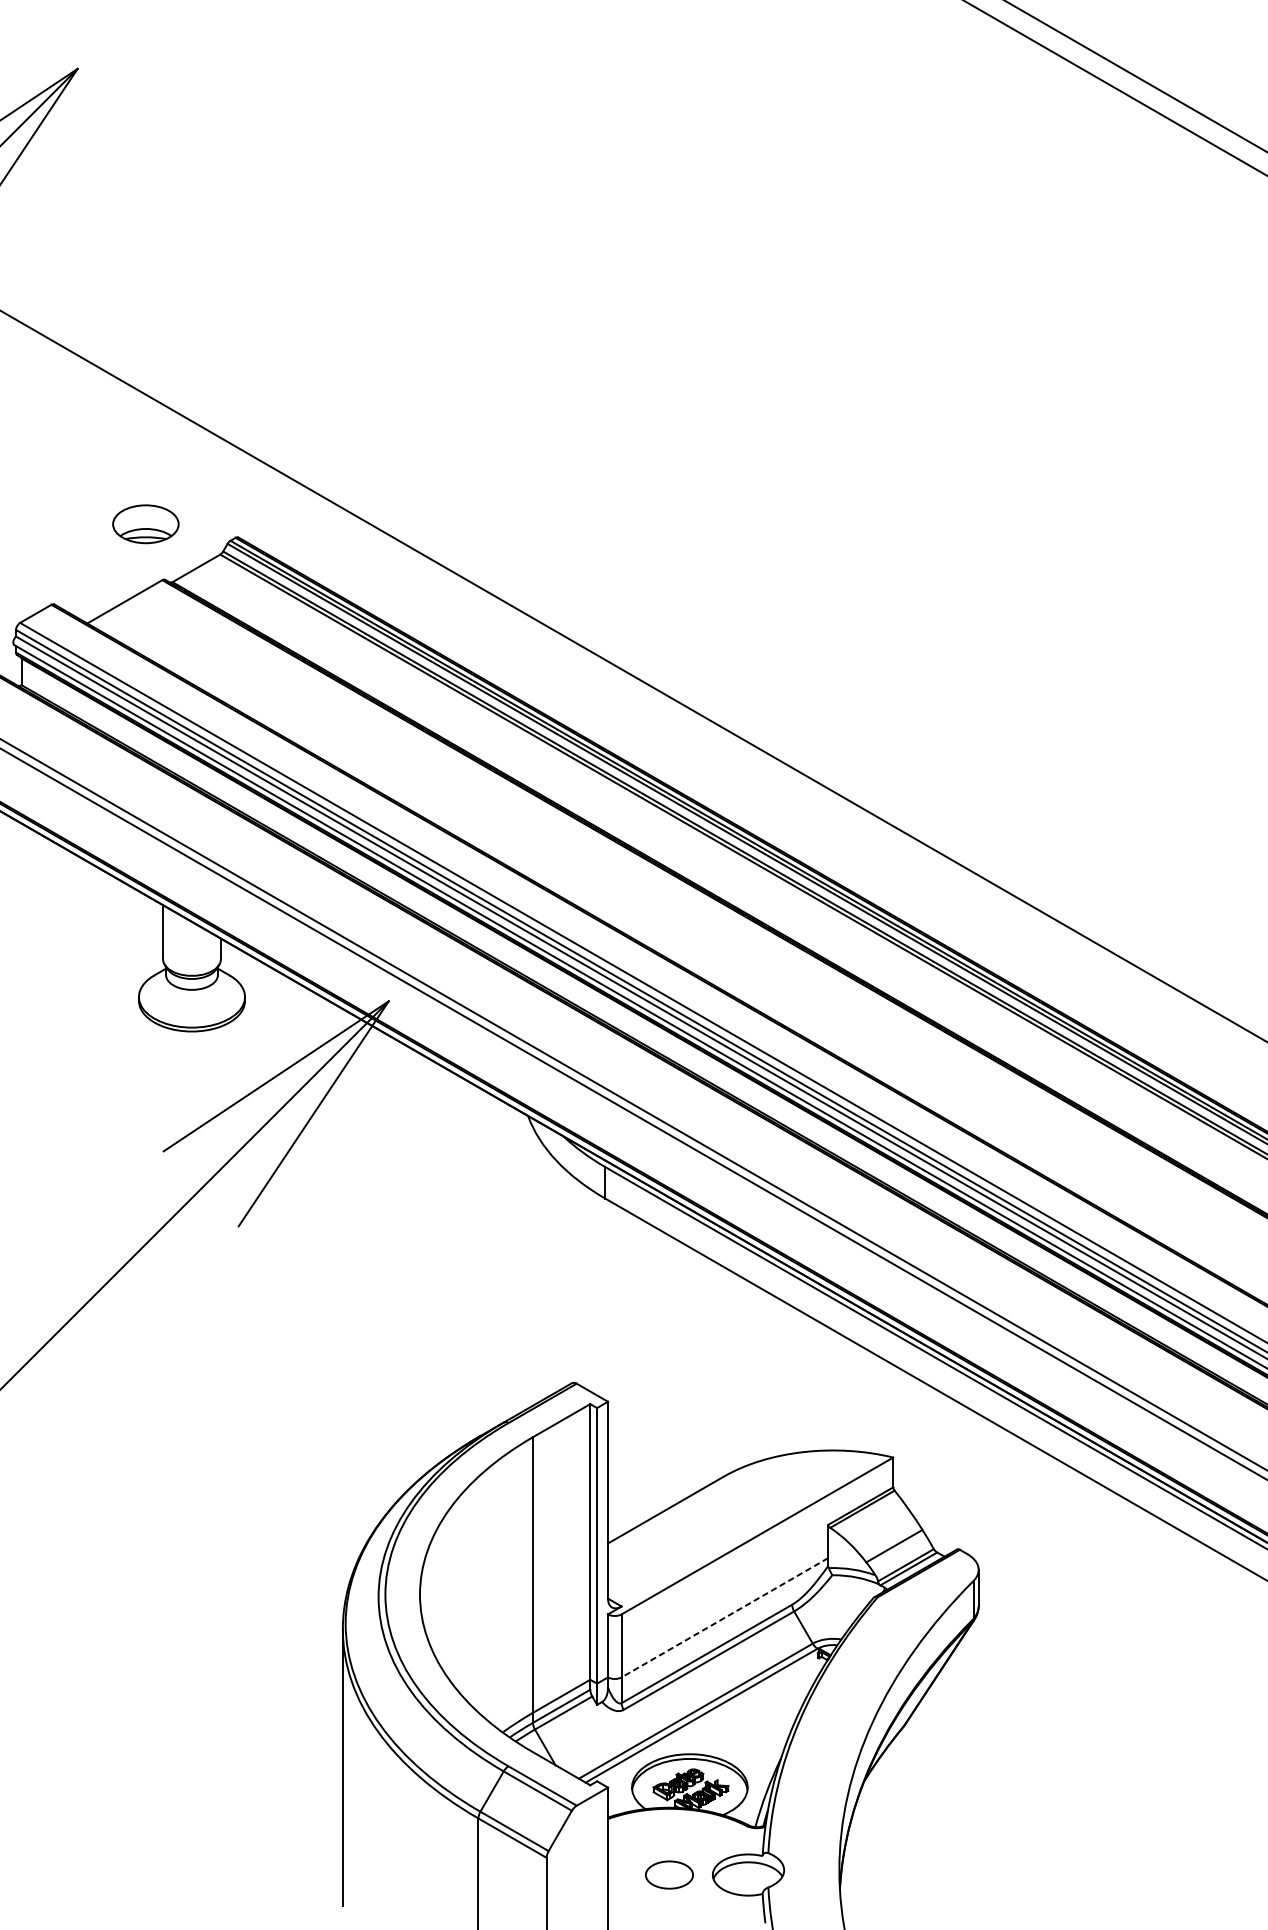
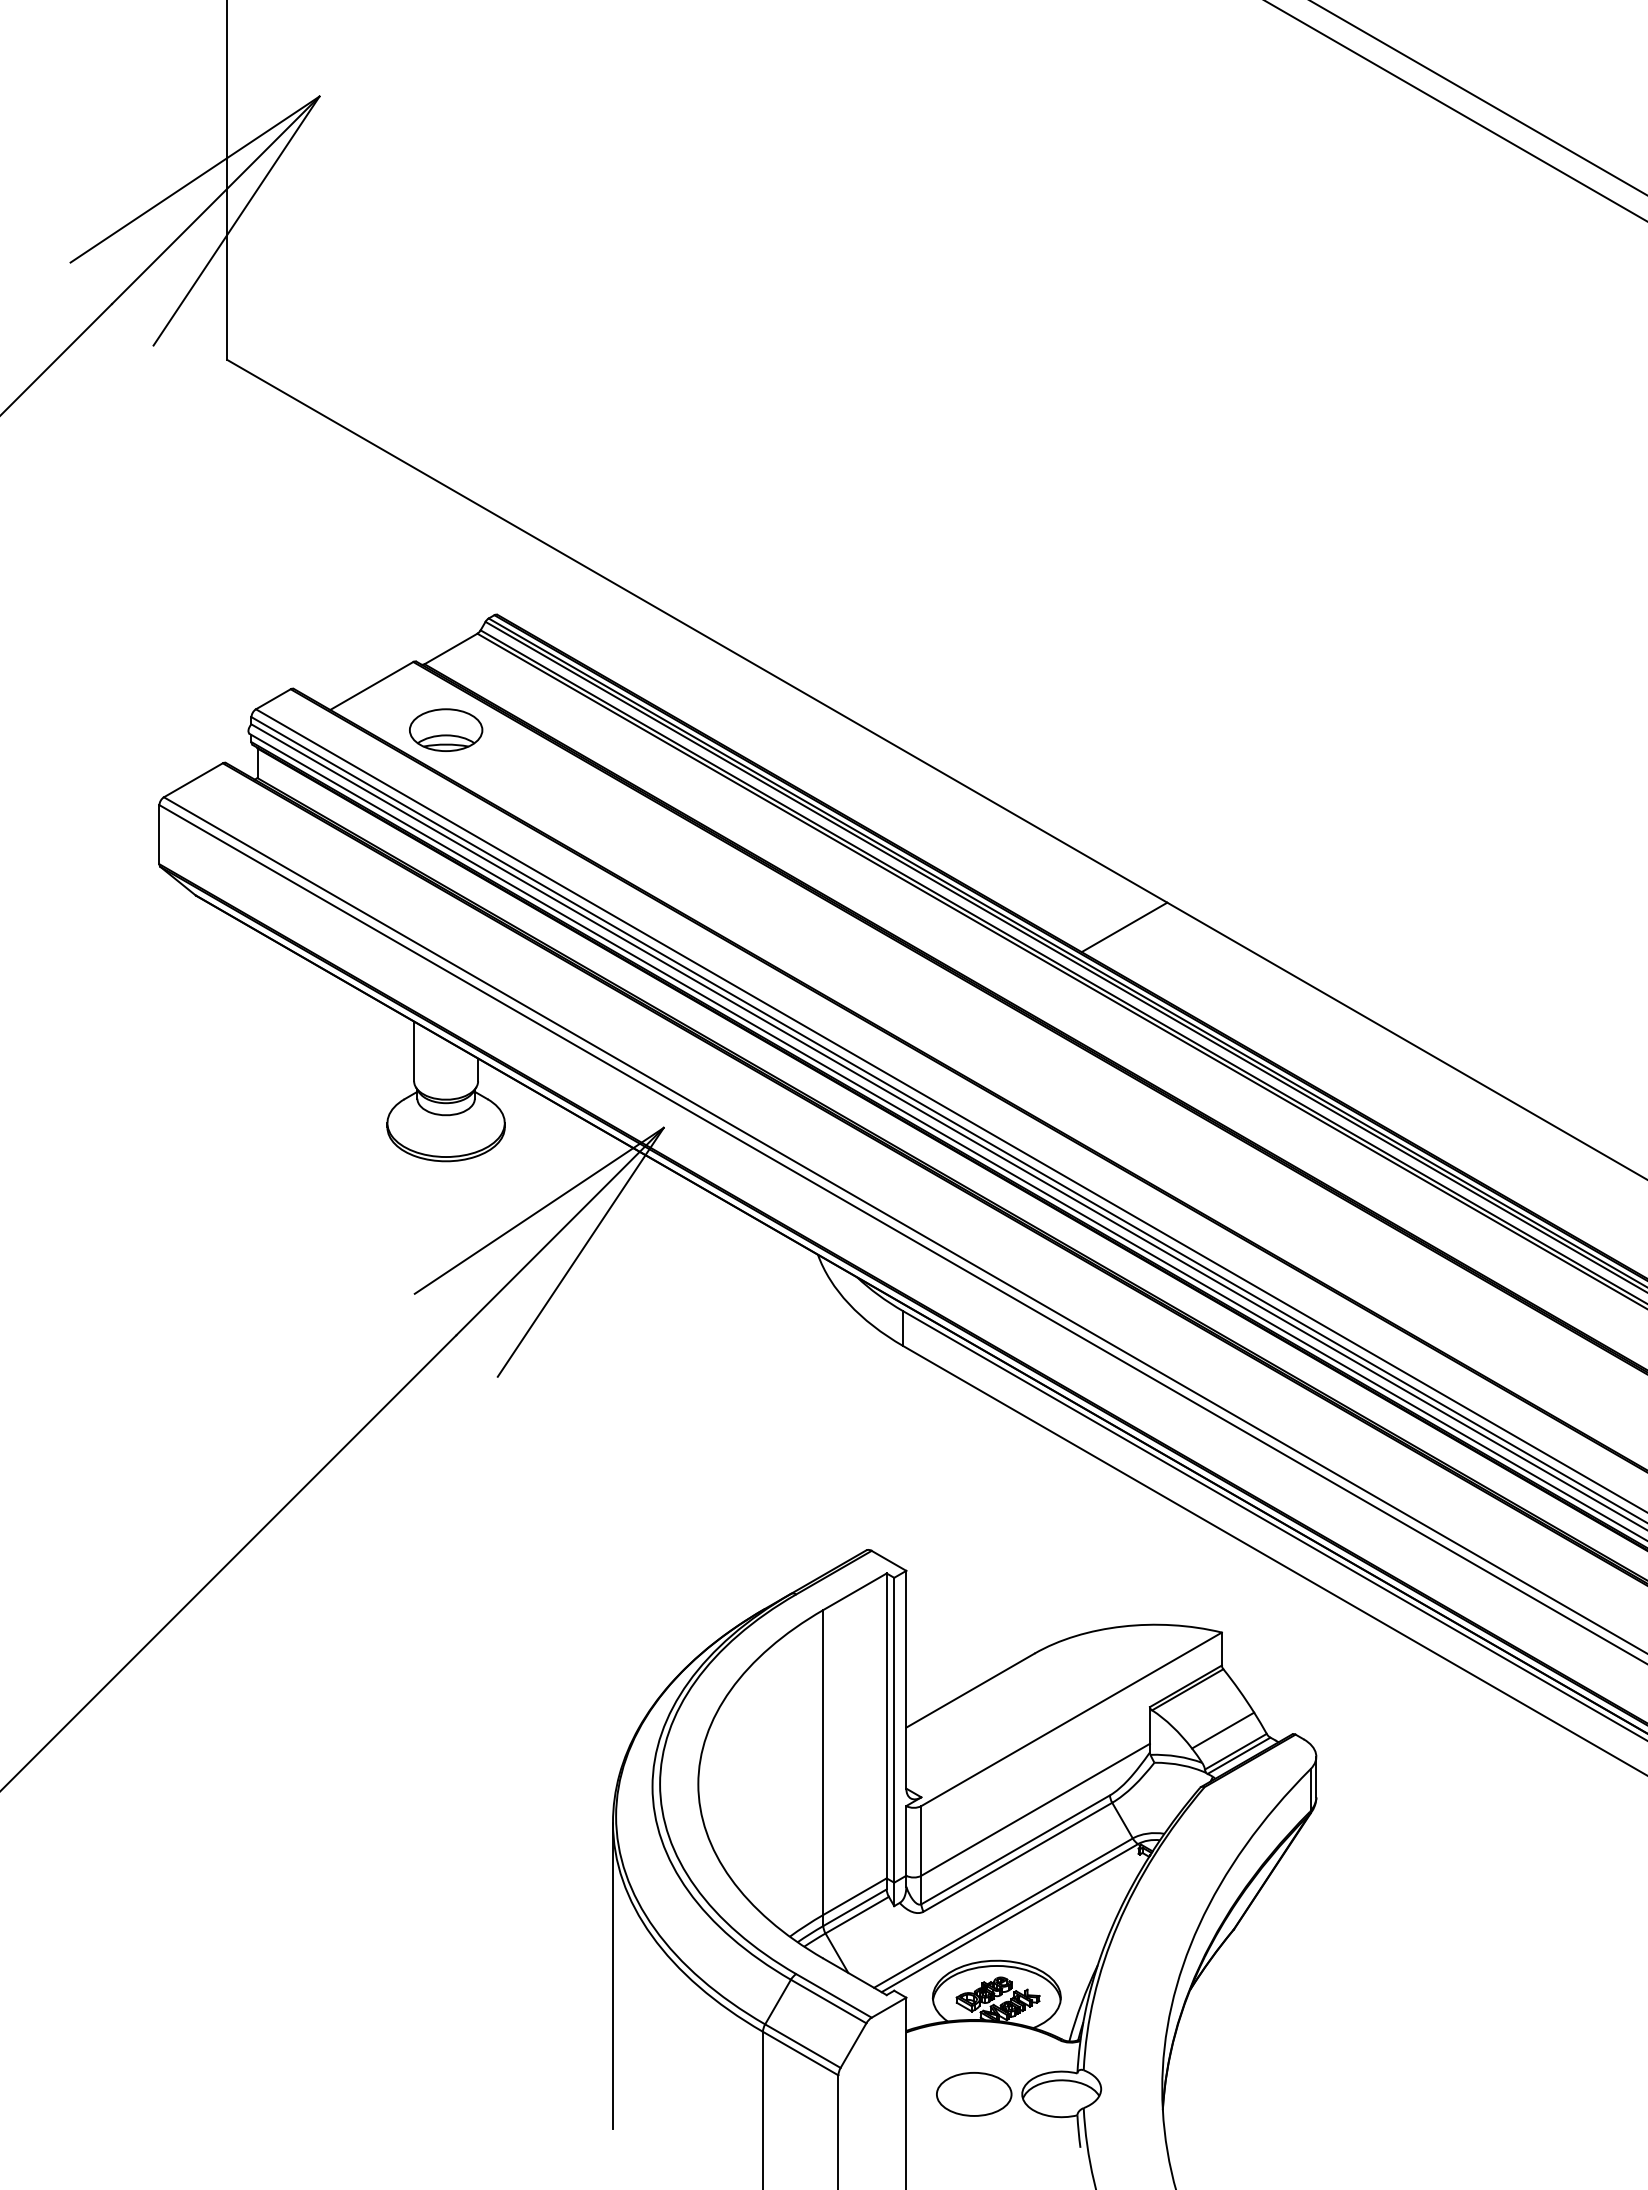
part: (146, 523) -> (446, 729), moved
line: (805, 820) -> (1124, 927), added
line: (724, 1617) -> (1035, 1809), dashed -> solid
part: (669, 1875) -> (974, 2094), size x1.43

